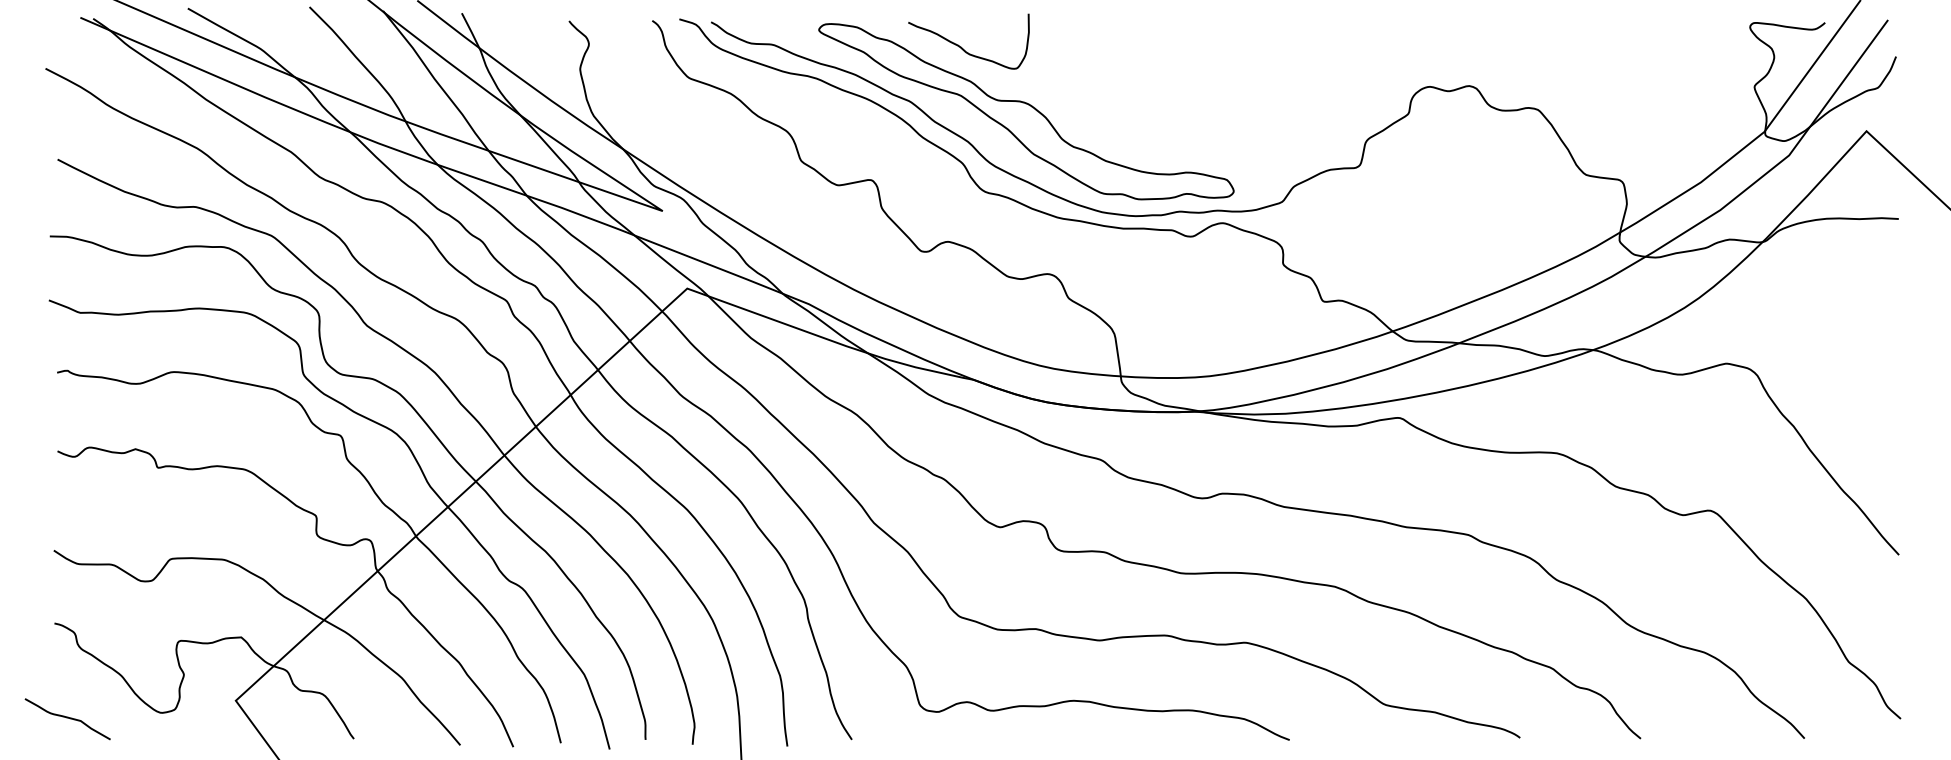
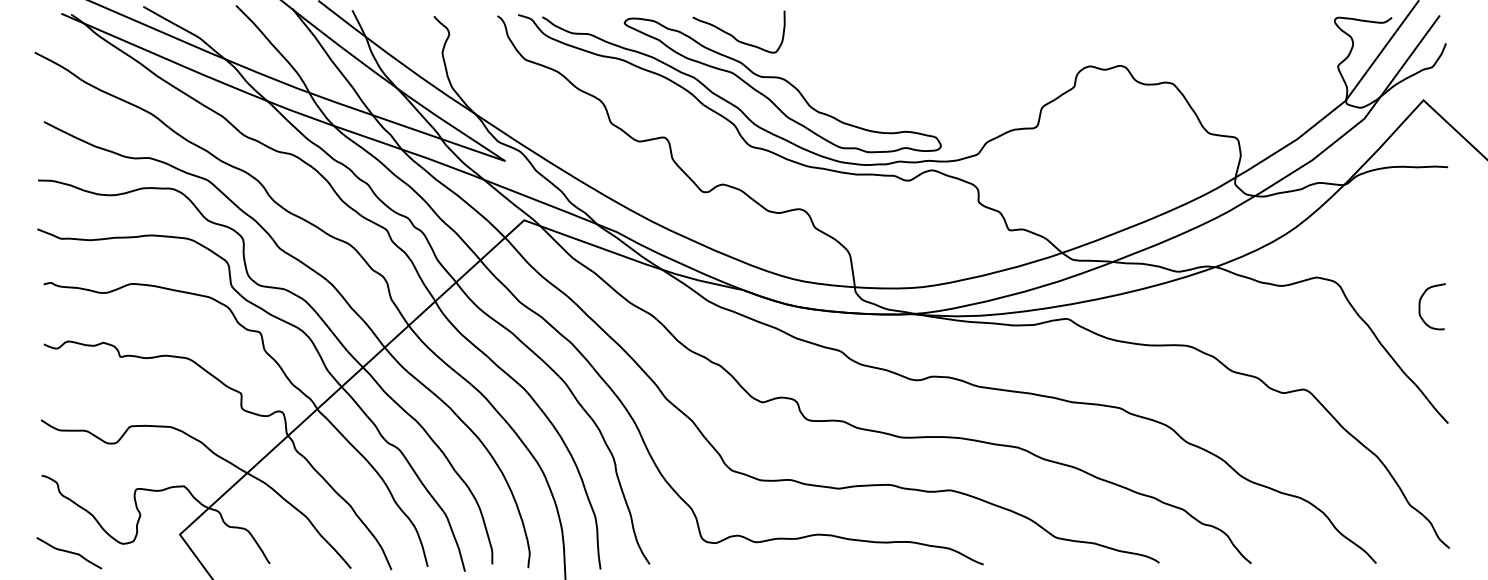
curve: (1862, 401) -> (1420, 306), added
curve: (67, 718) -> (69, 552), moved

